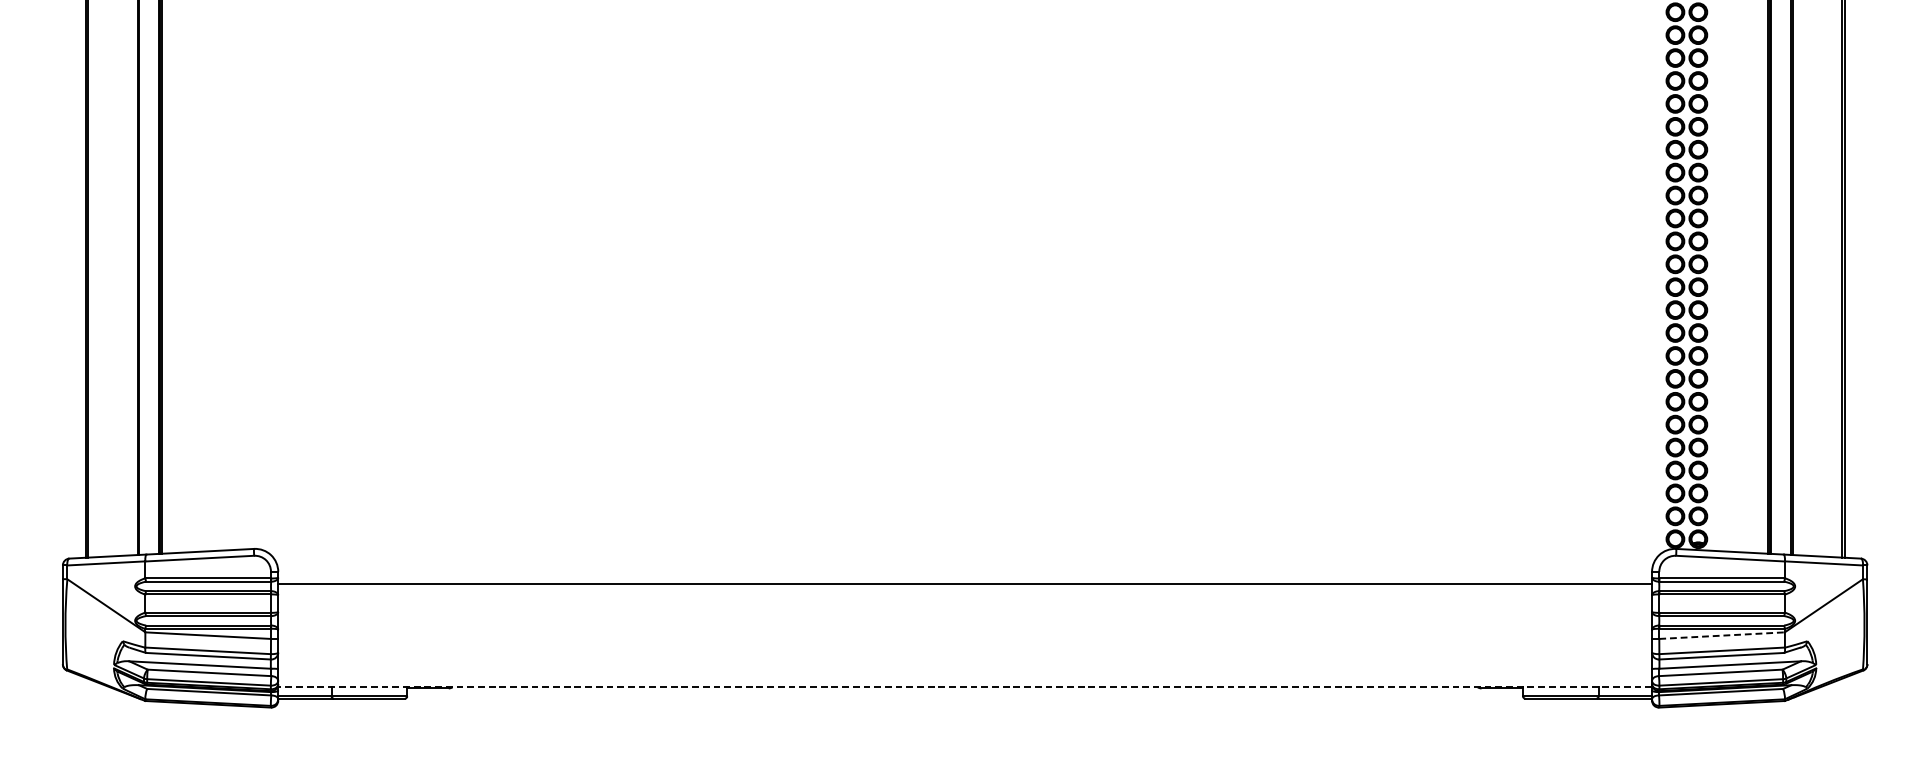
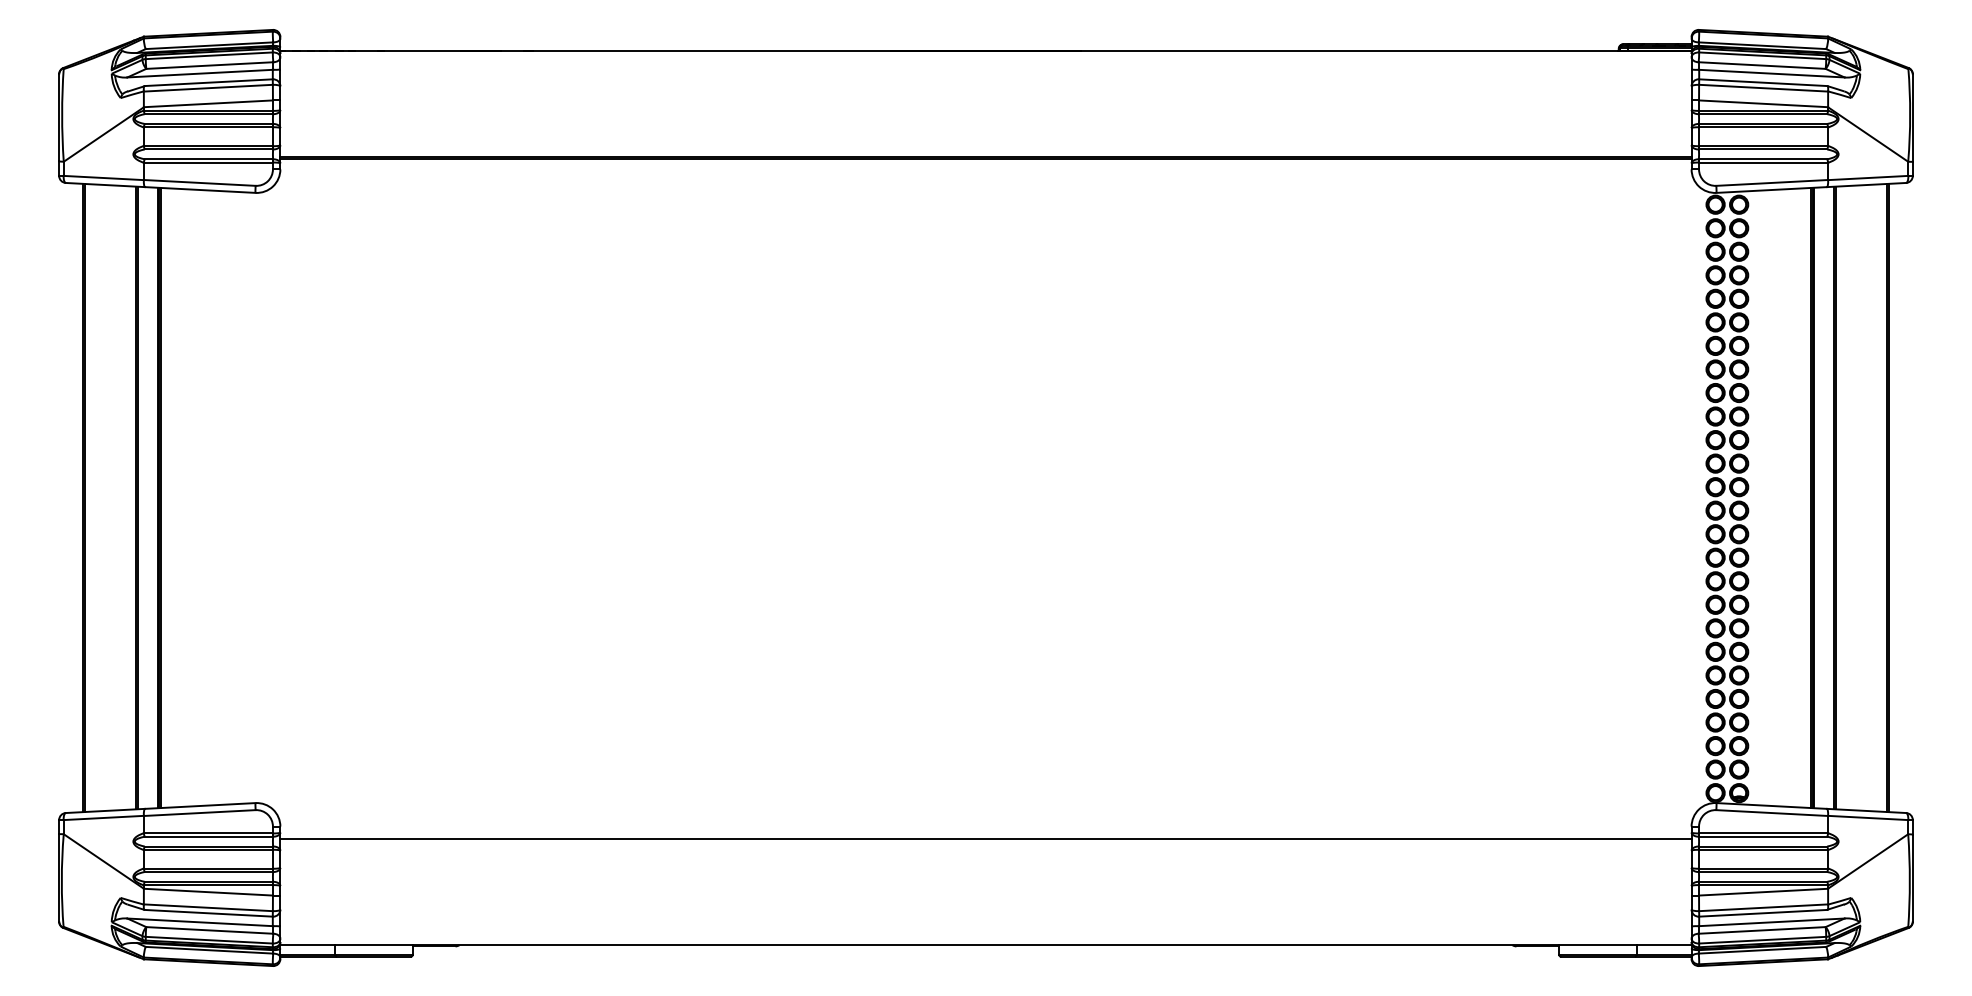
line: (1722, 635) -> (1763, 892), dashed -> solid
line: (964, 687) -> (985, 945), dashed -> solid

